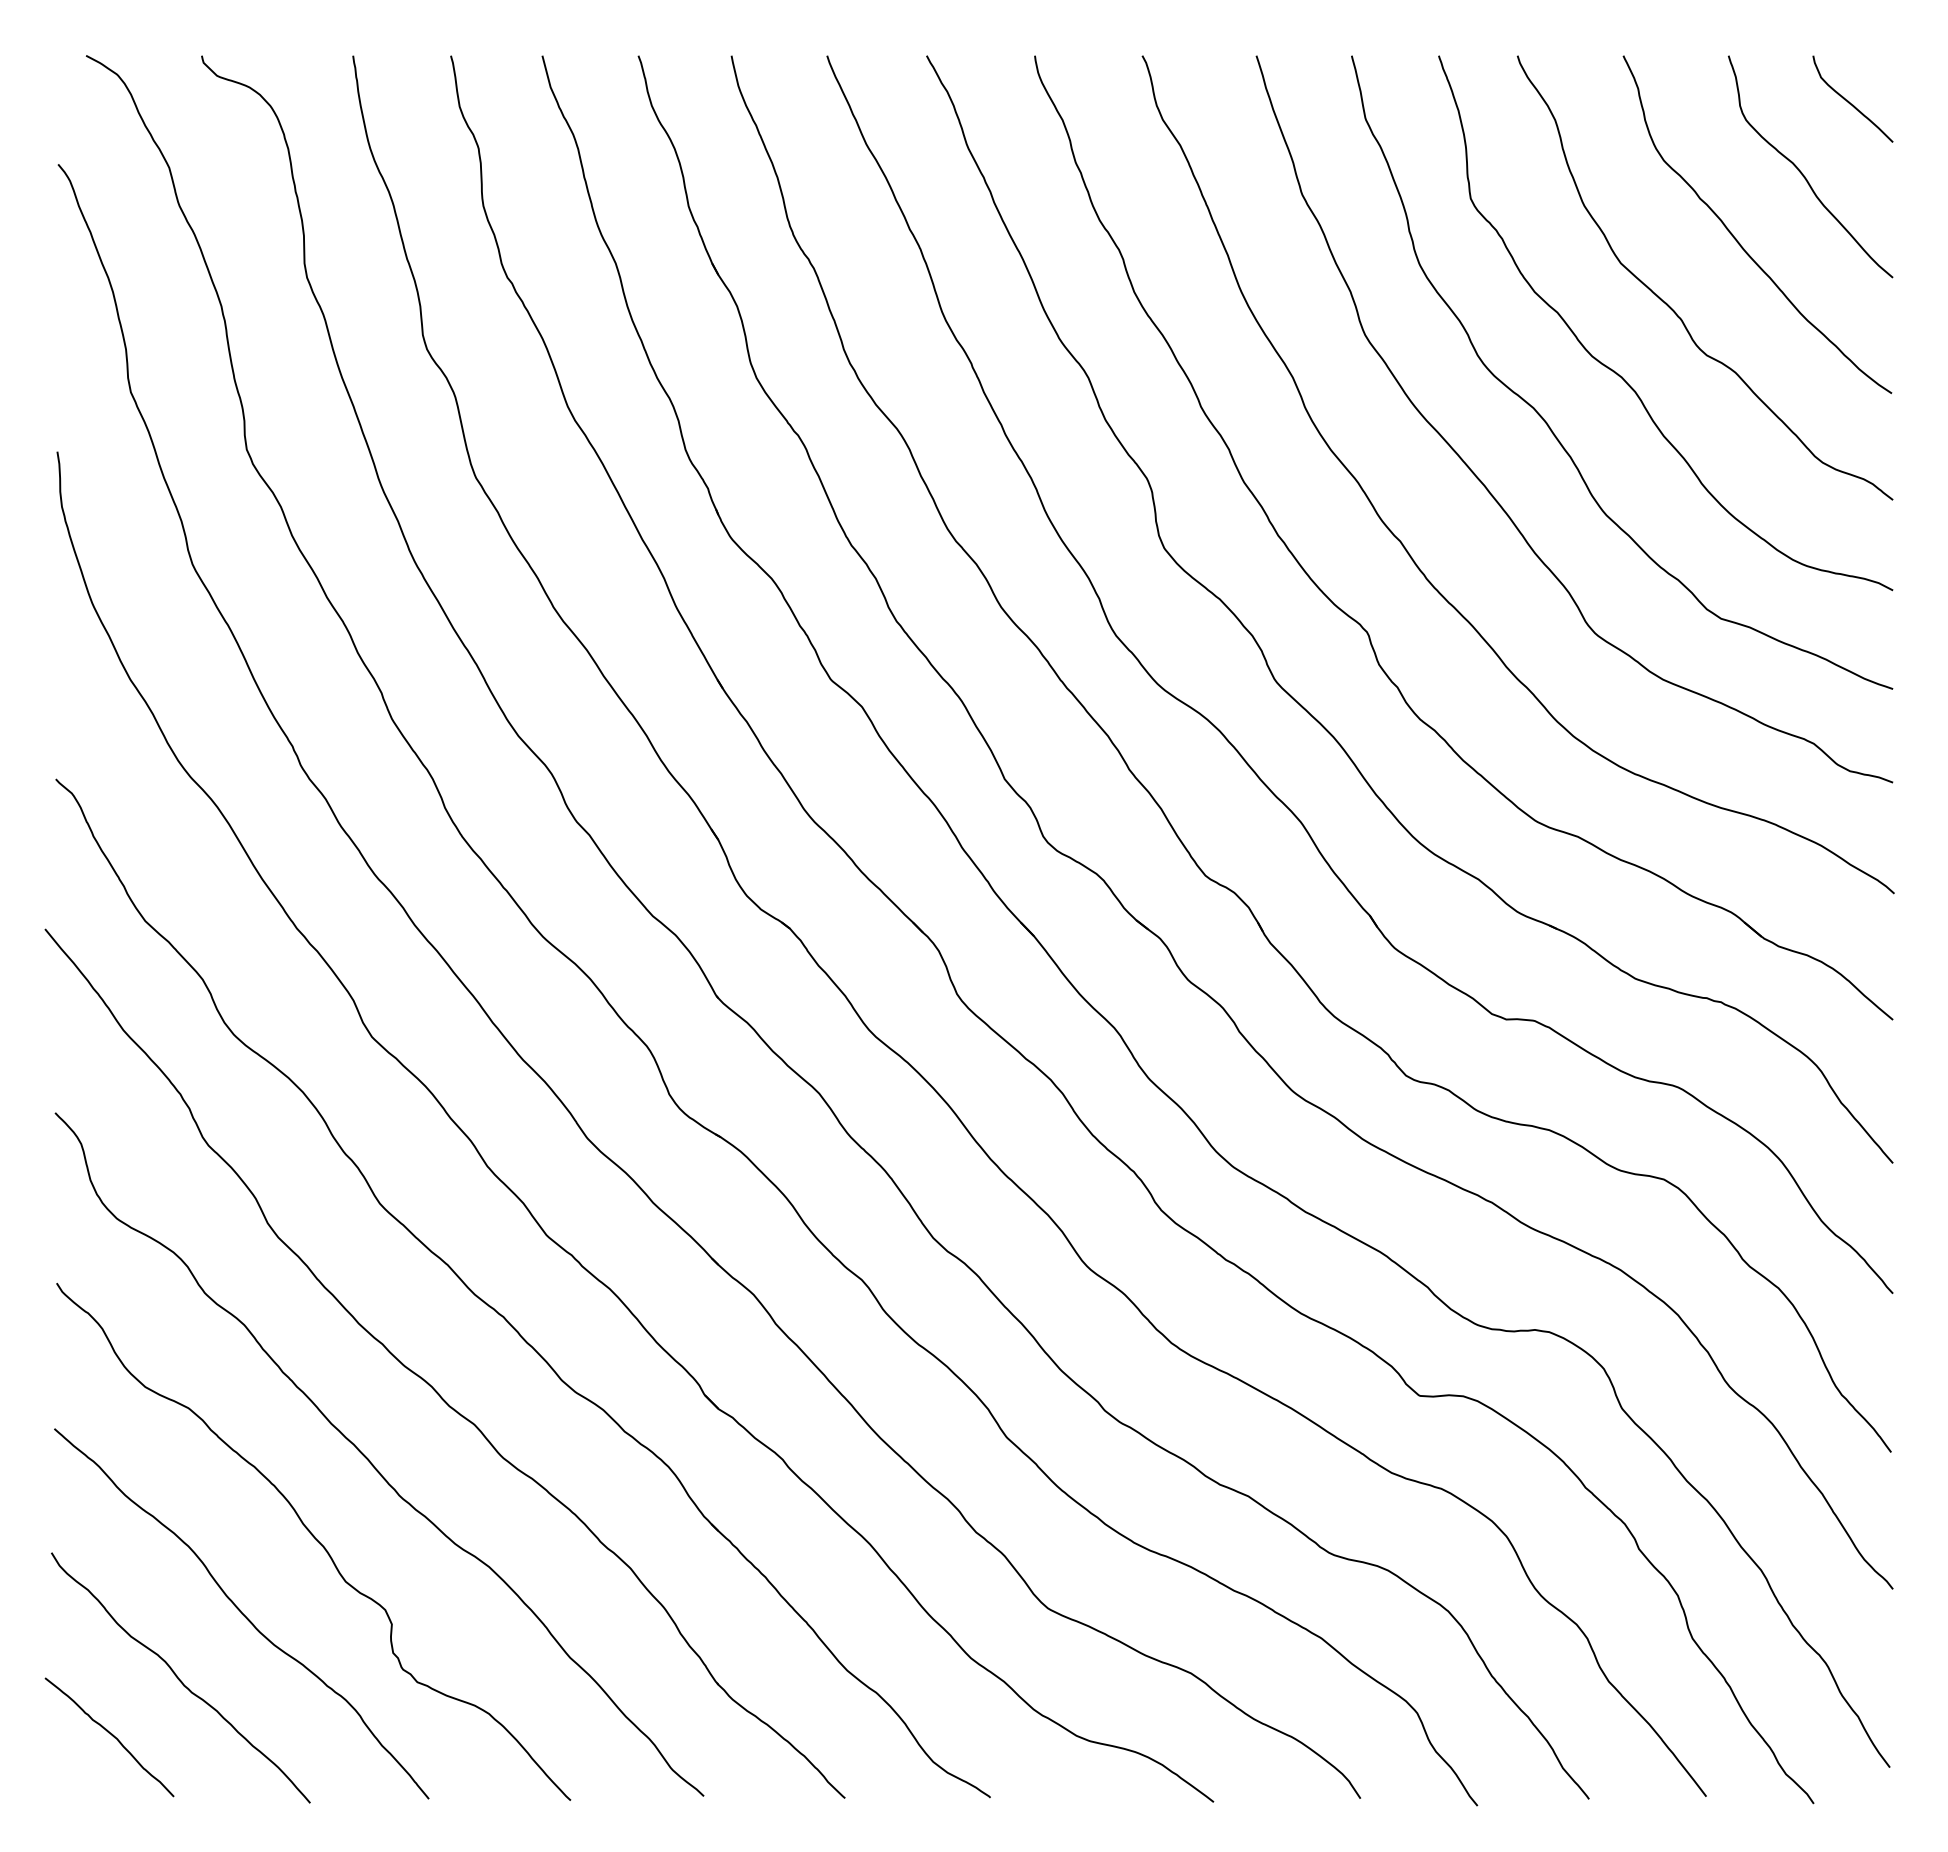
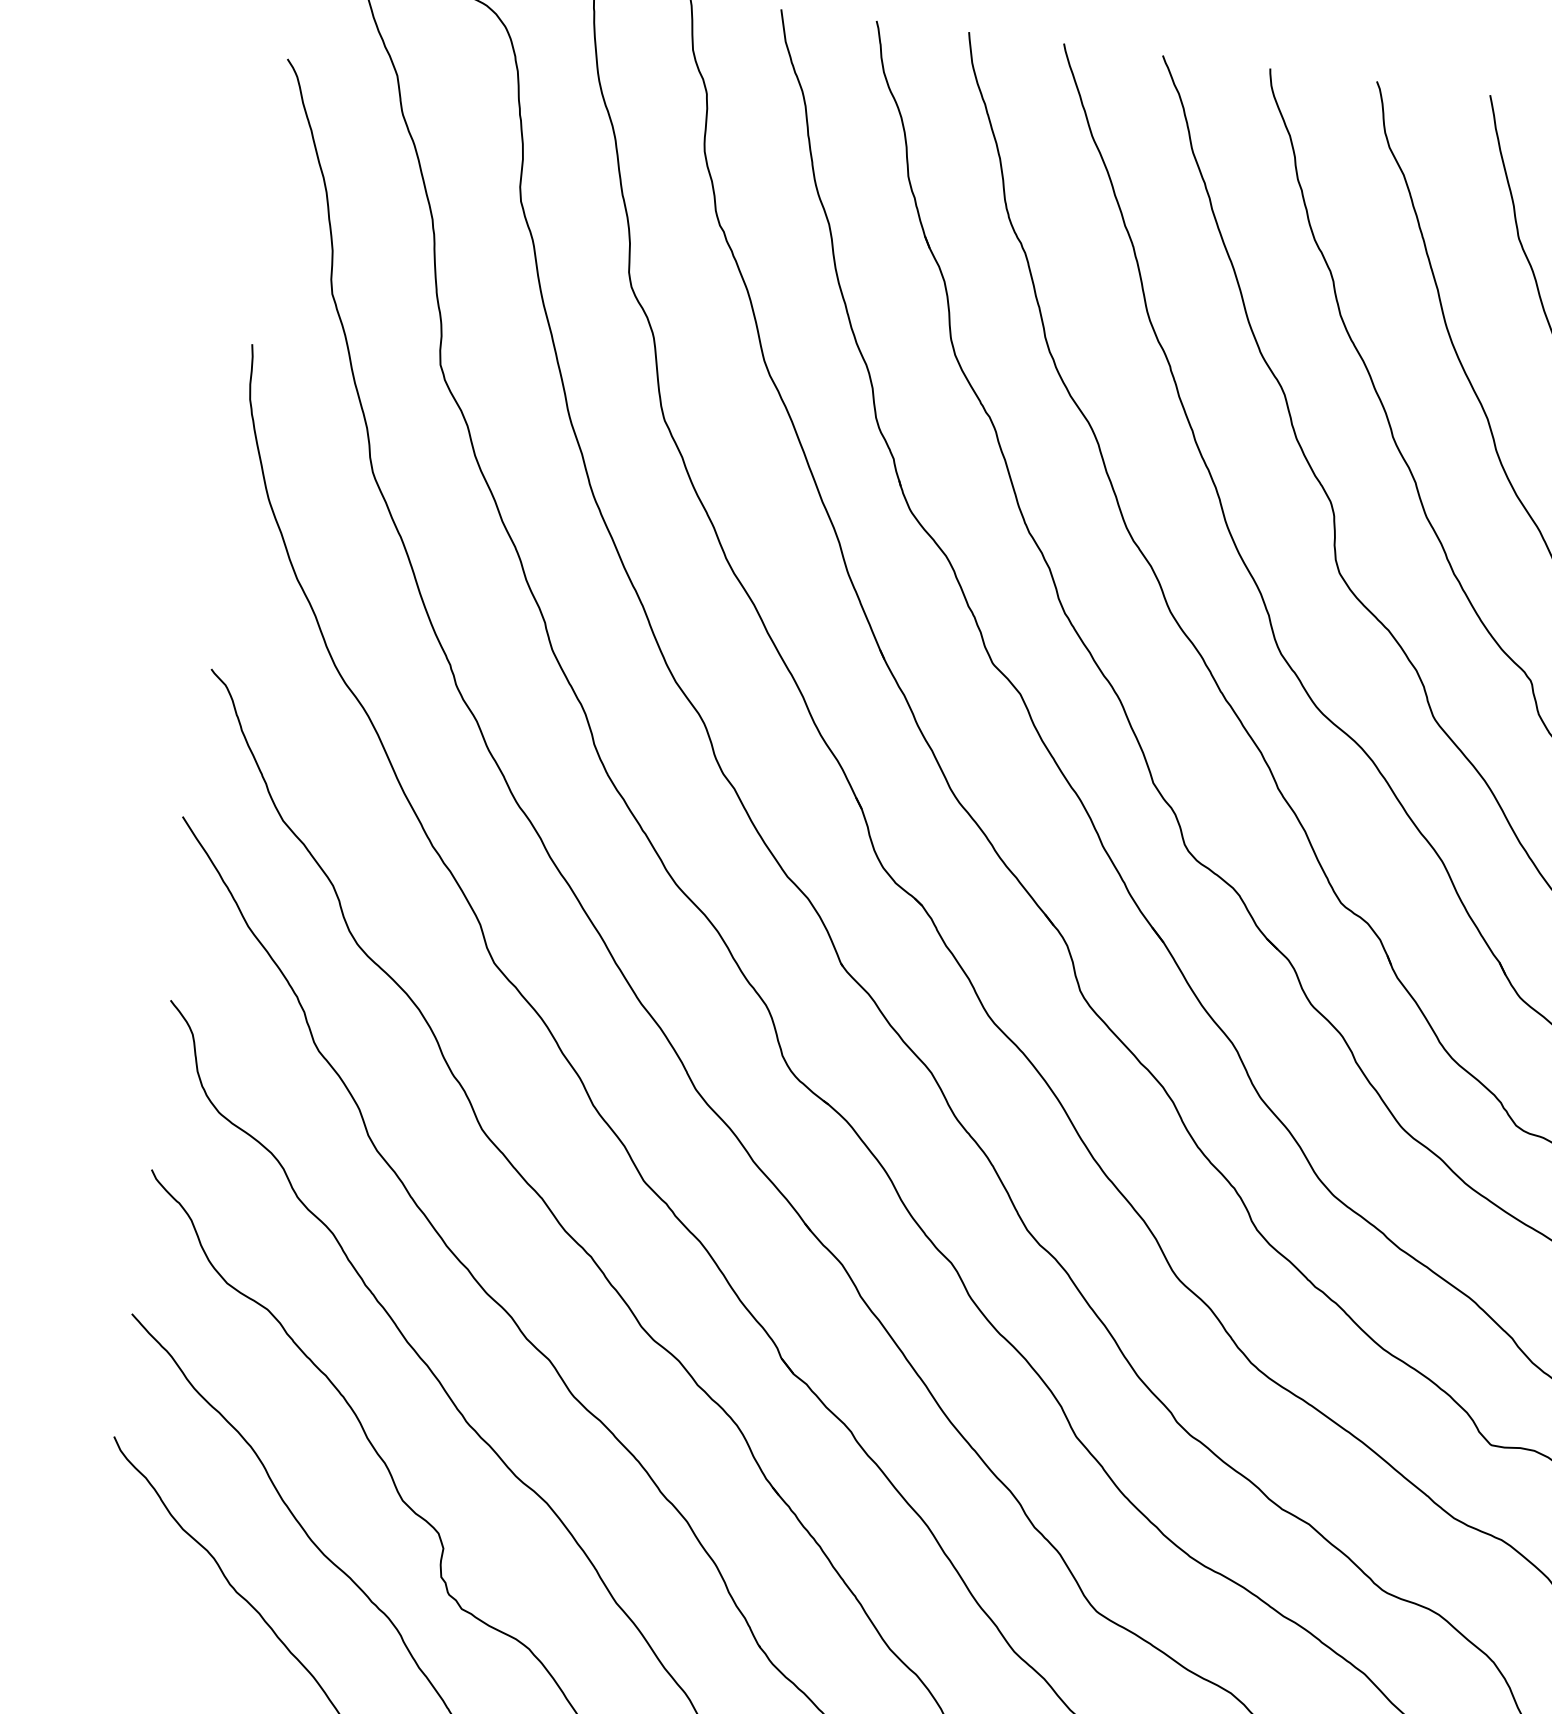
curve: (111, 1735) -> (151, 1625), removed

